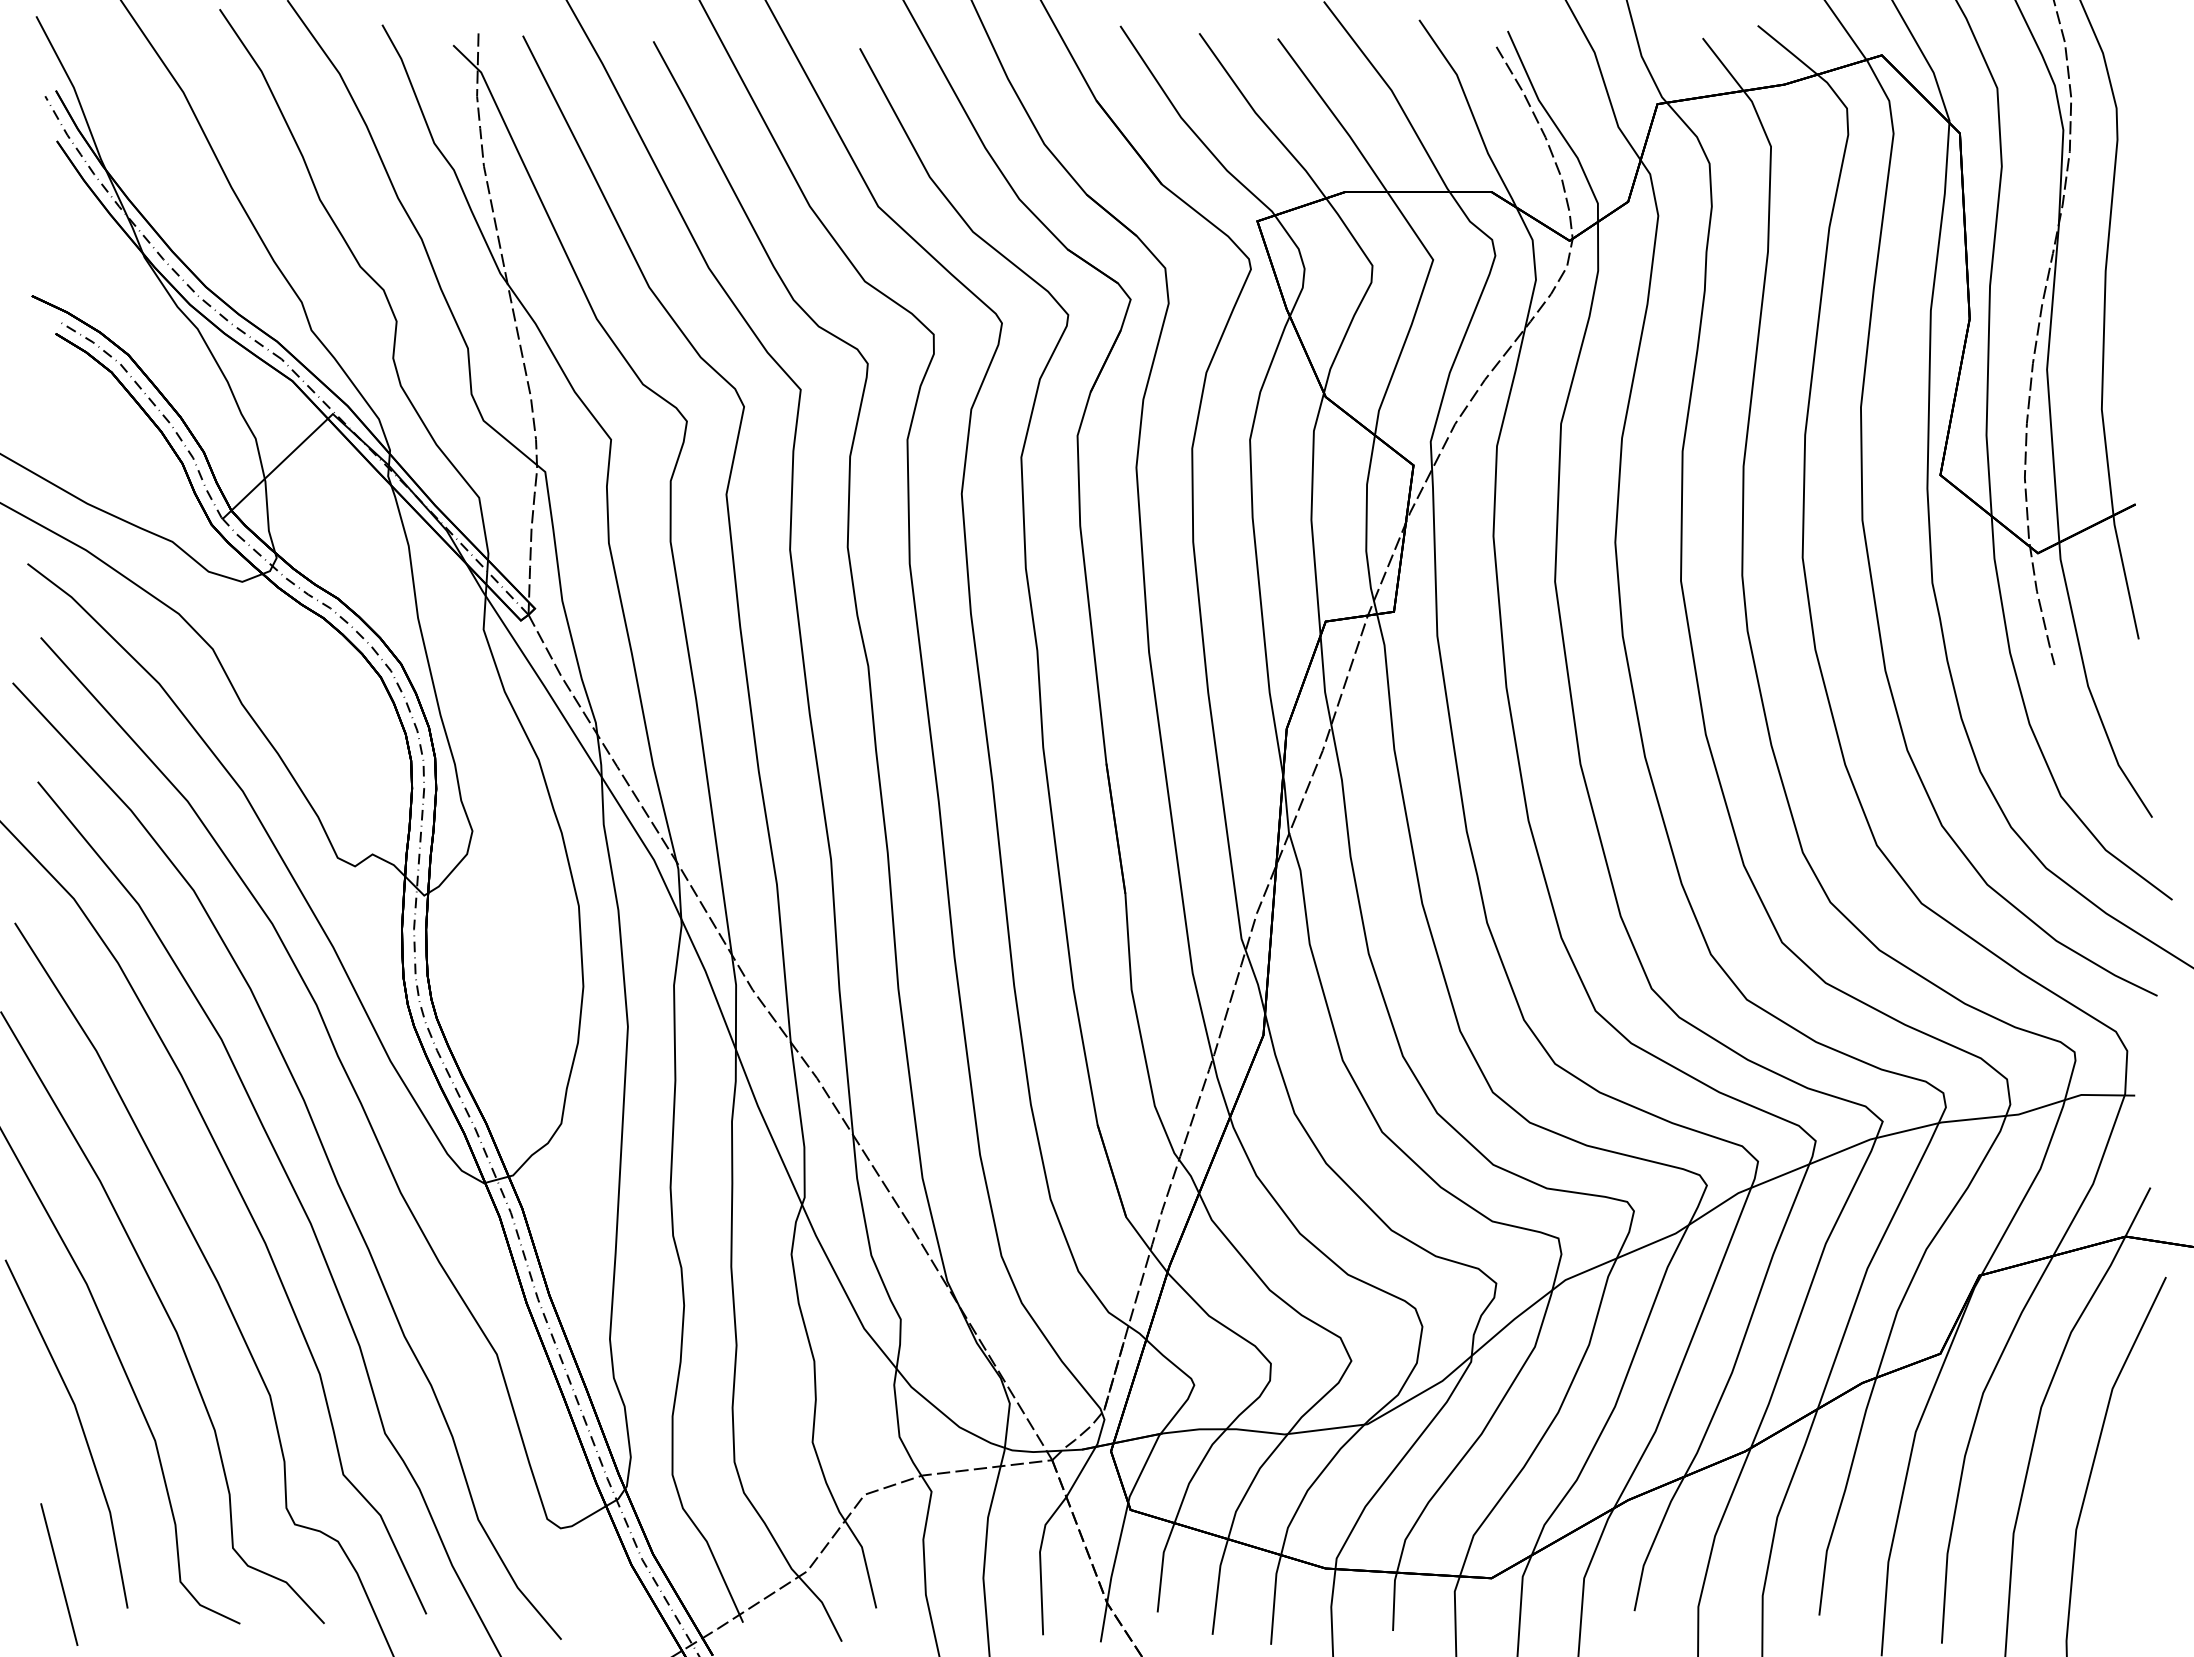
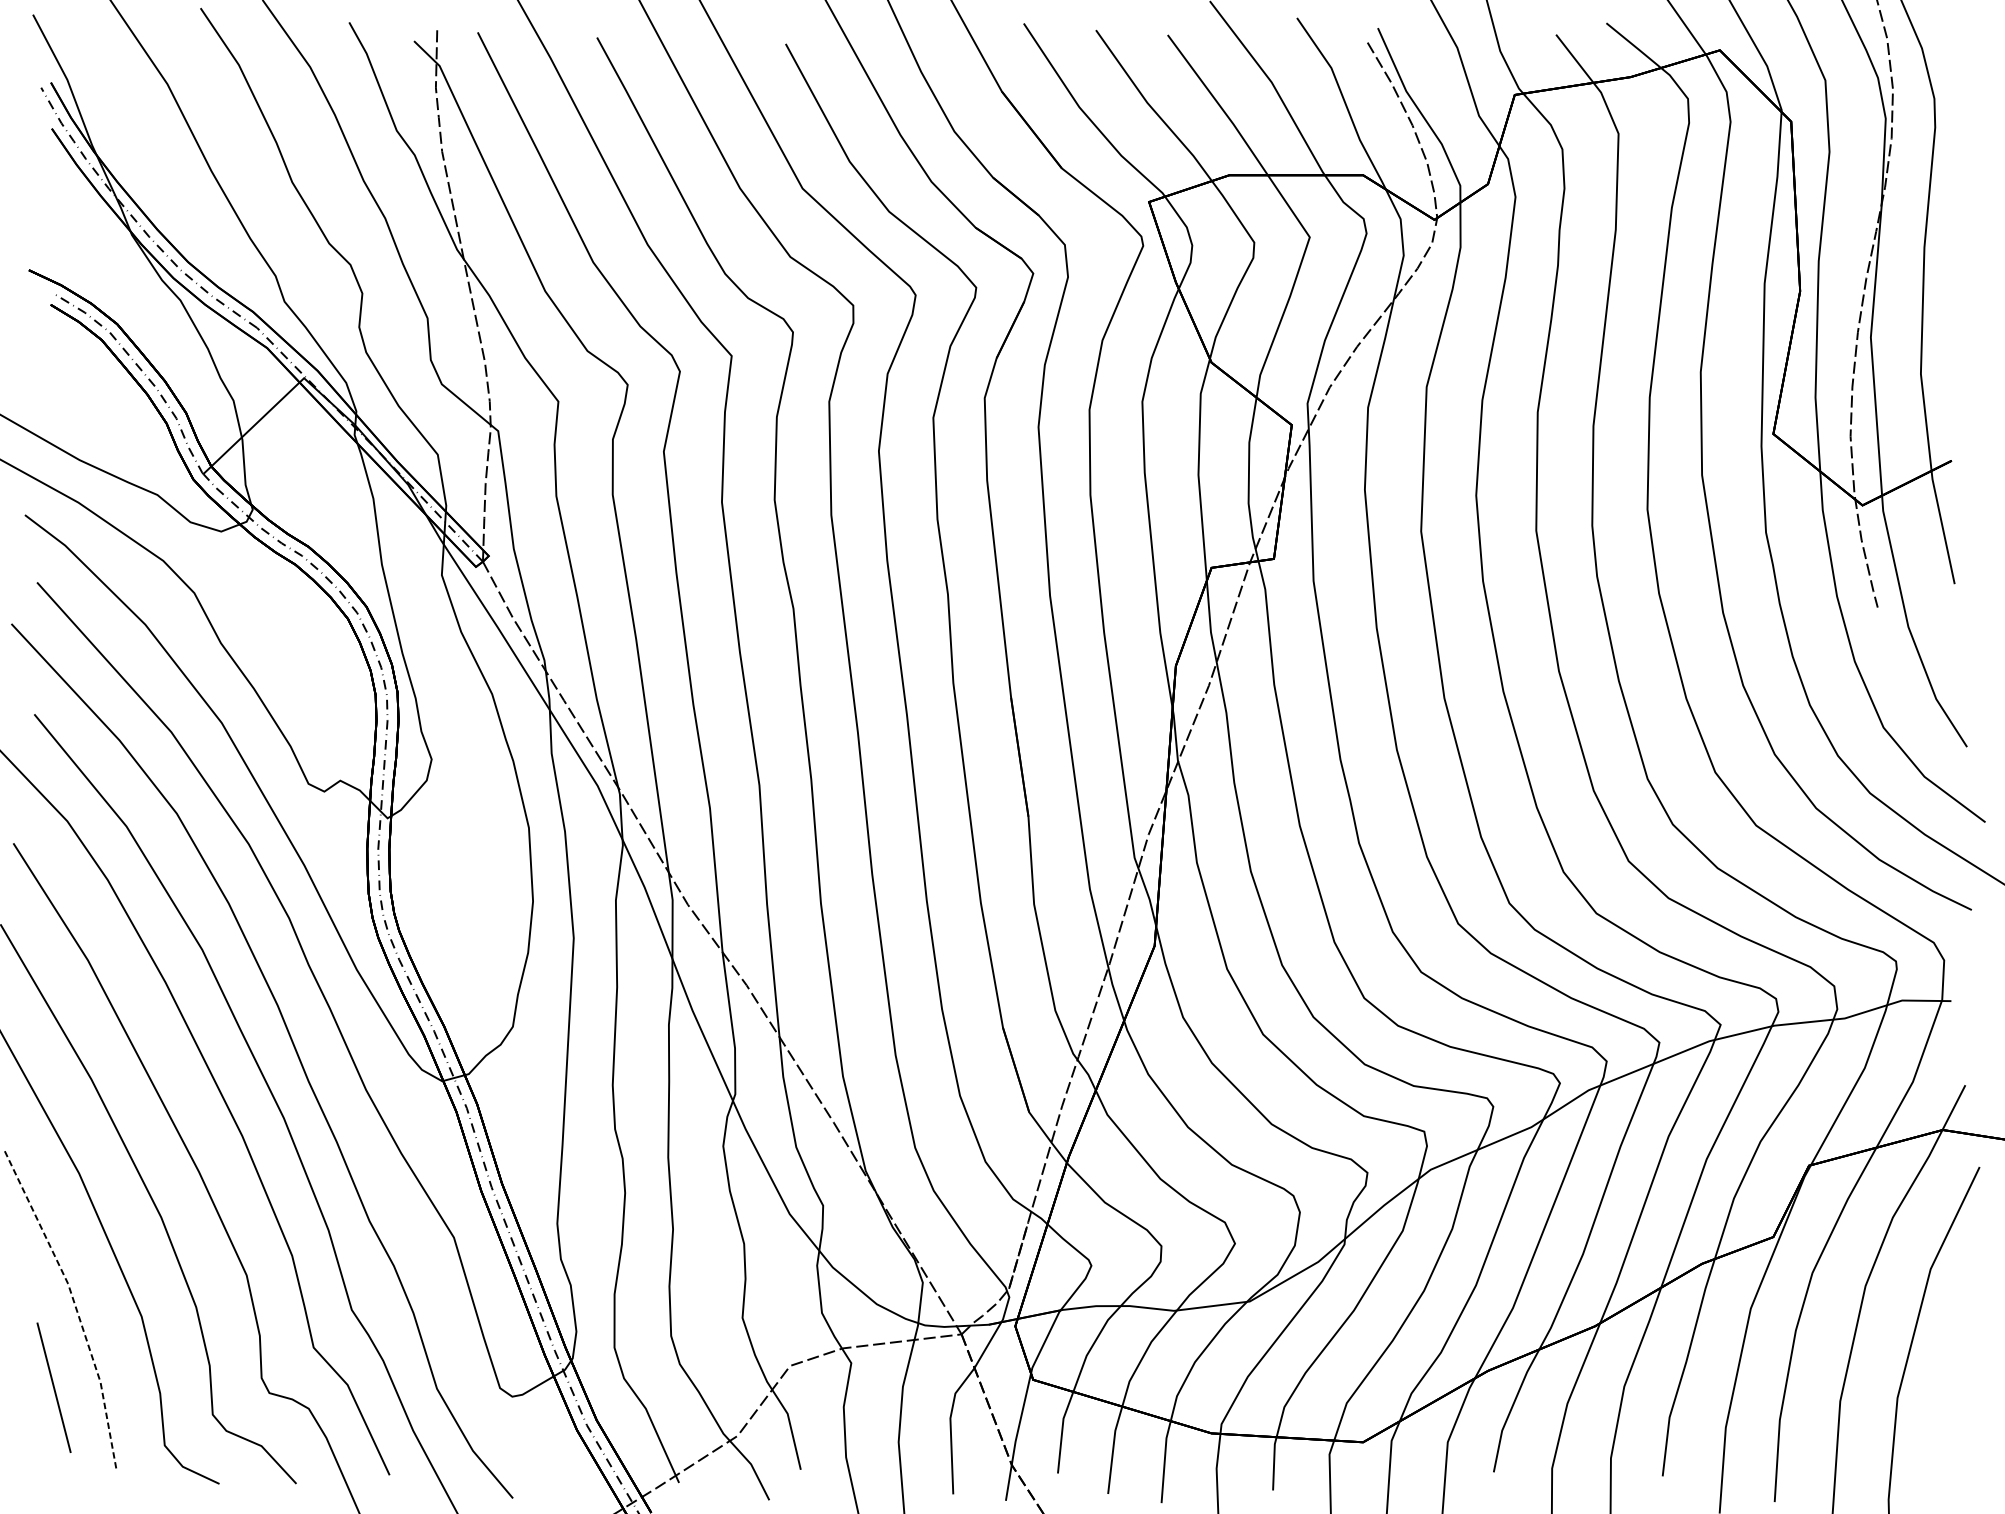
line: (82, 1429) -> (75, 1306), solid -> dashed
line: (59, 1574) -> (54, 1387), moved

